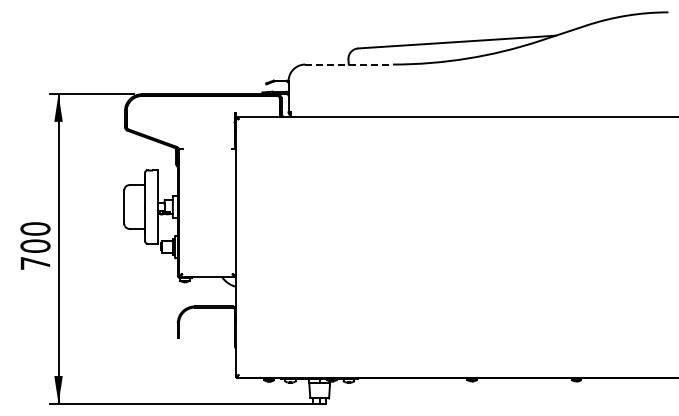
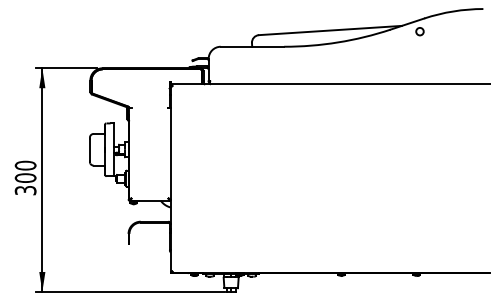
circle: (580, 43) -> (419, 31), added
line: (349, 64) -> (252, 46), dashed -> solid
text: (35, 263) -> (25, 190), 700 -> 300

